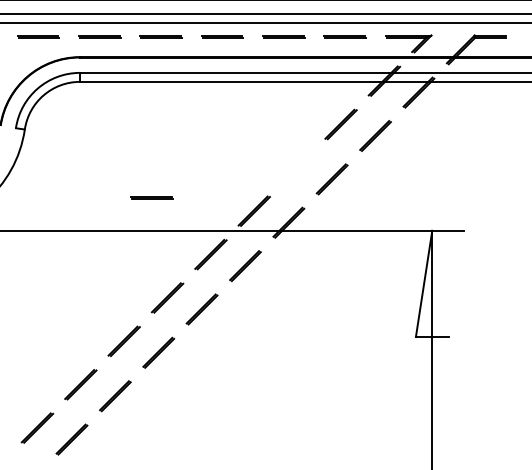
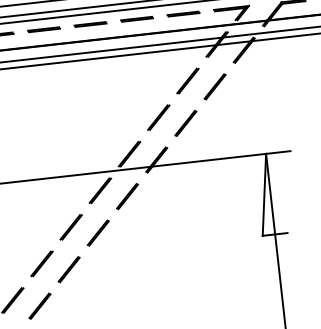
line: (297, 167) -> (158, 117), added
line: (151, 197) -> (50, 152), removed

